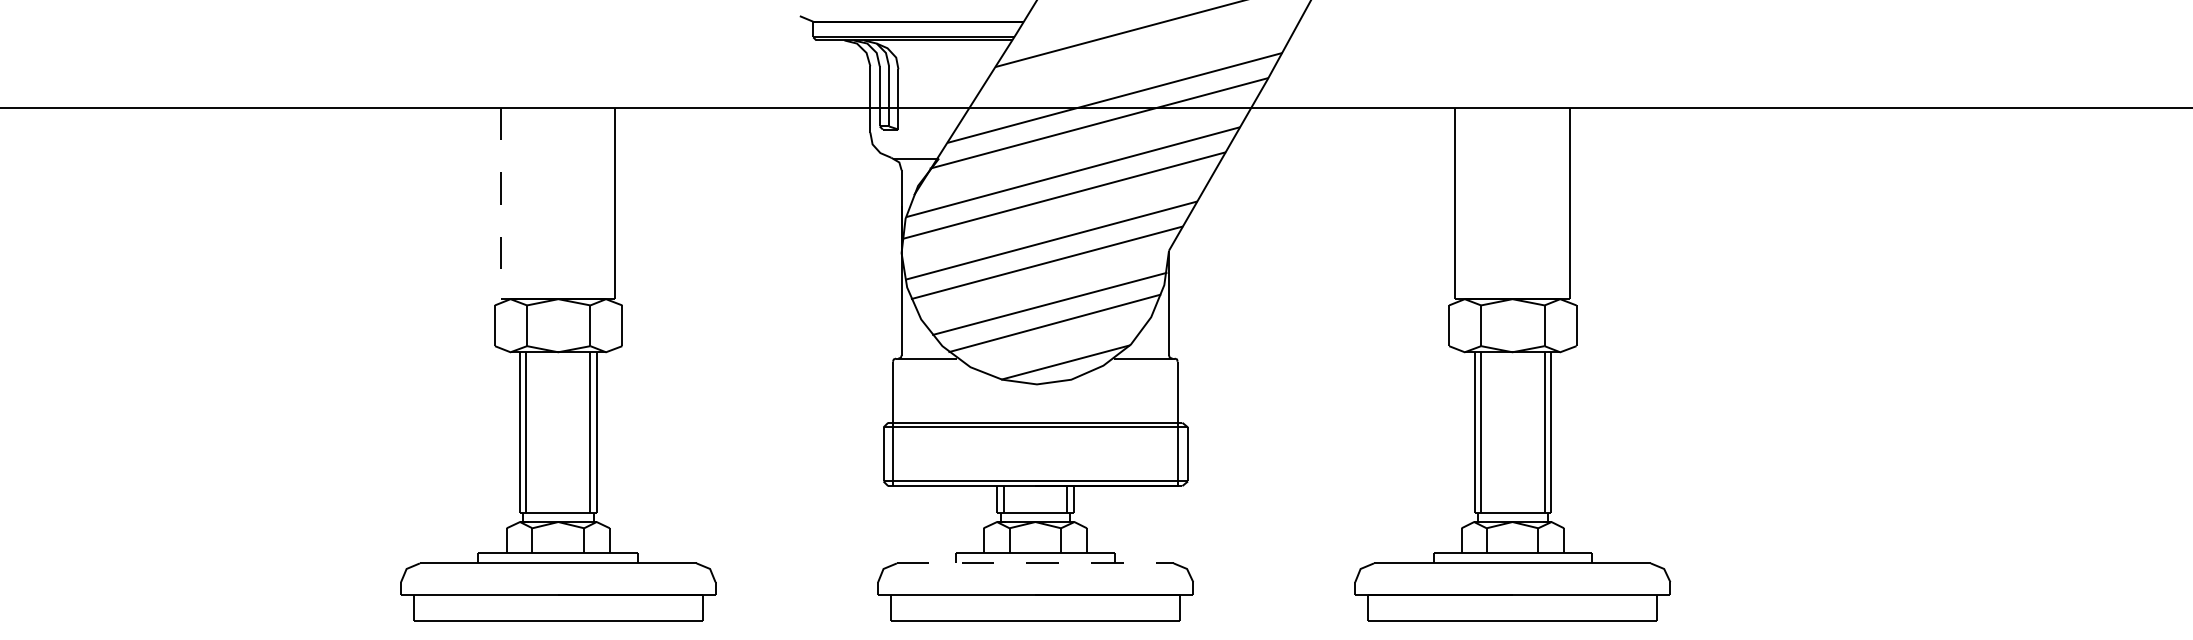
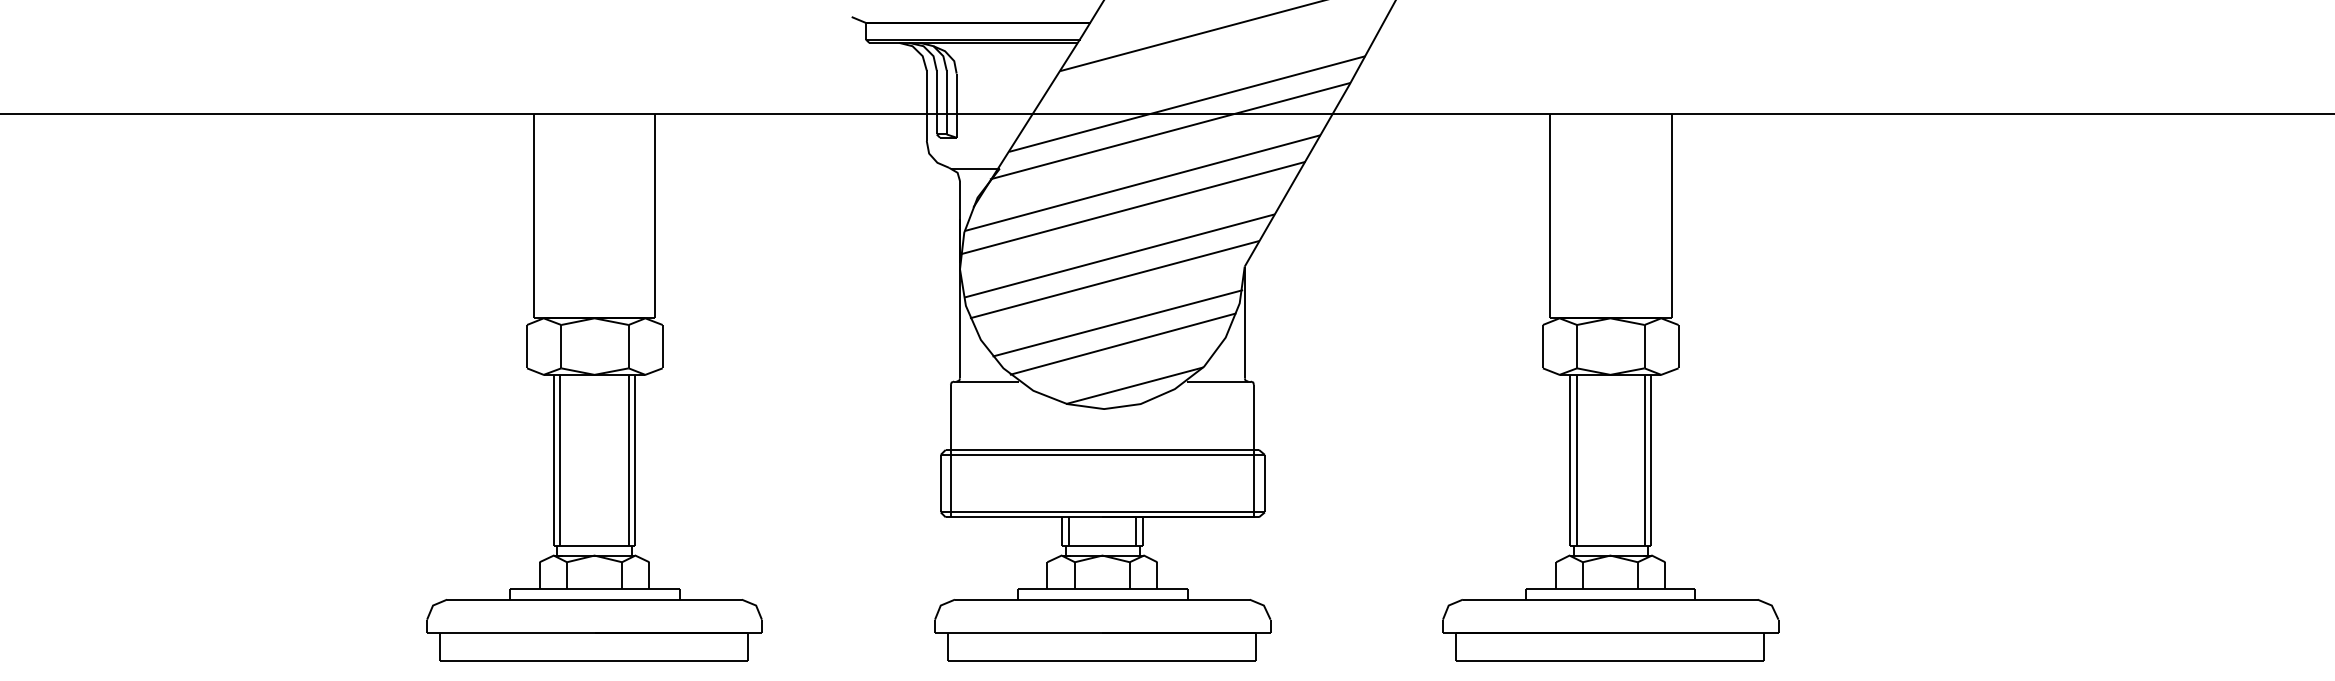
line: (500, 203) -> (533, 216), dashed -> solid
line: (1035, 563) -> (1102, 599), dashed -> solid

